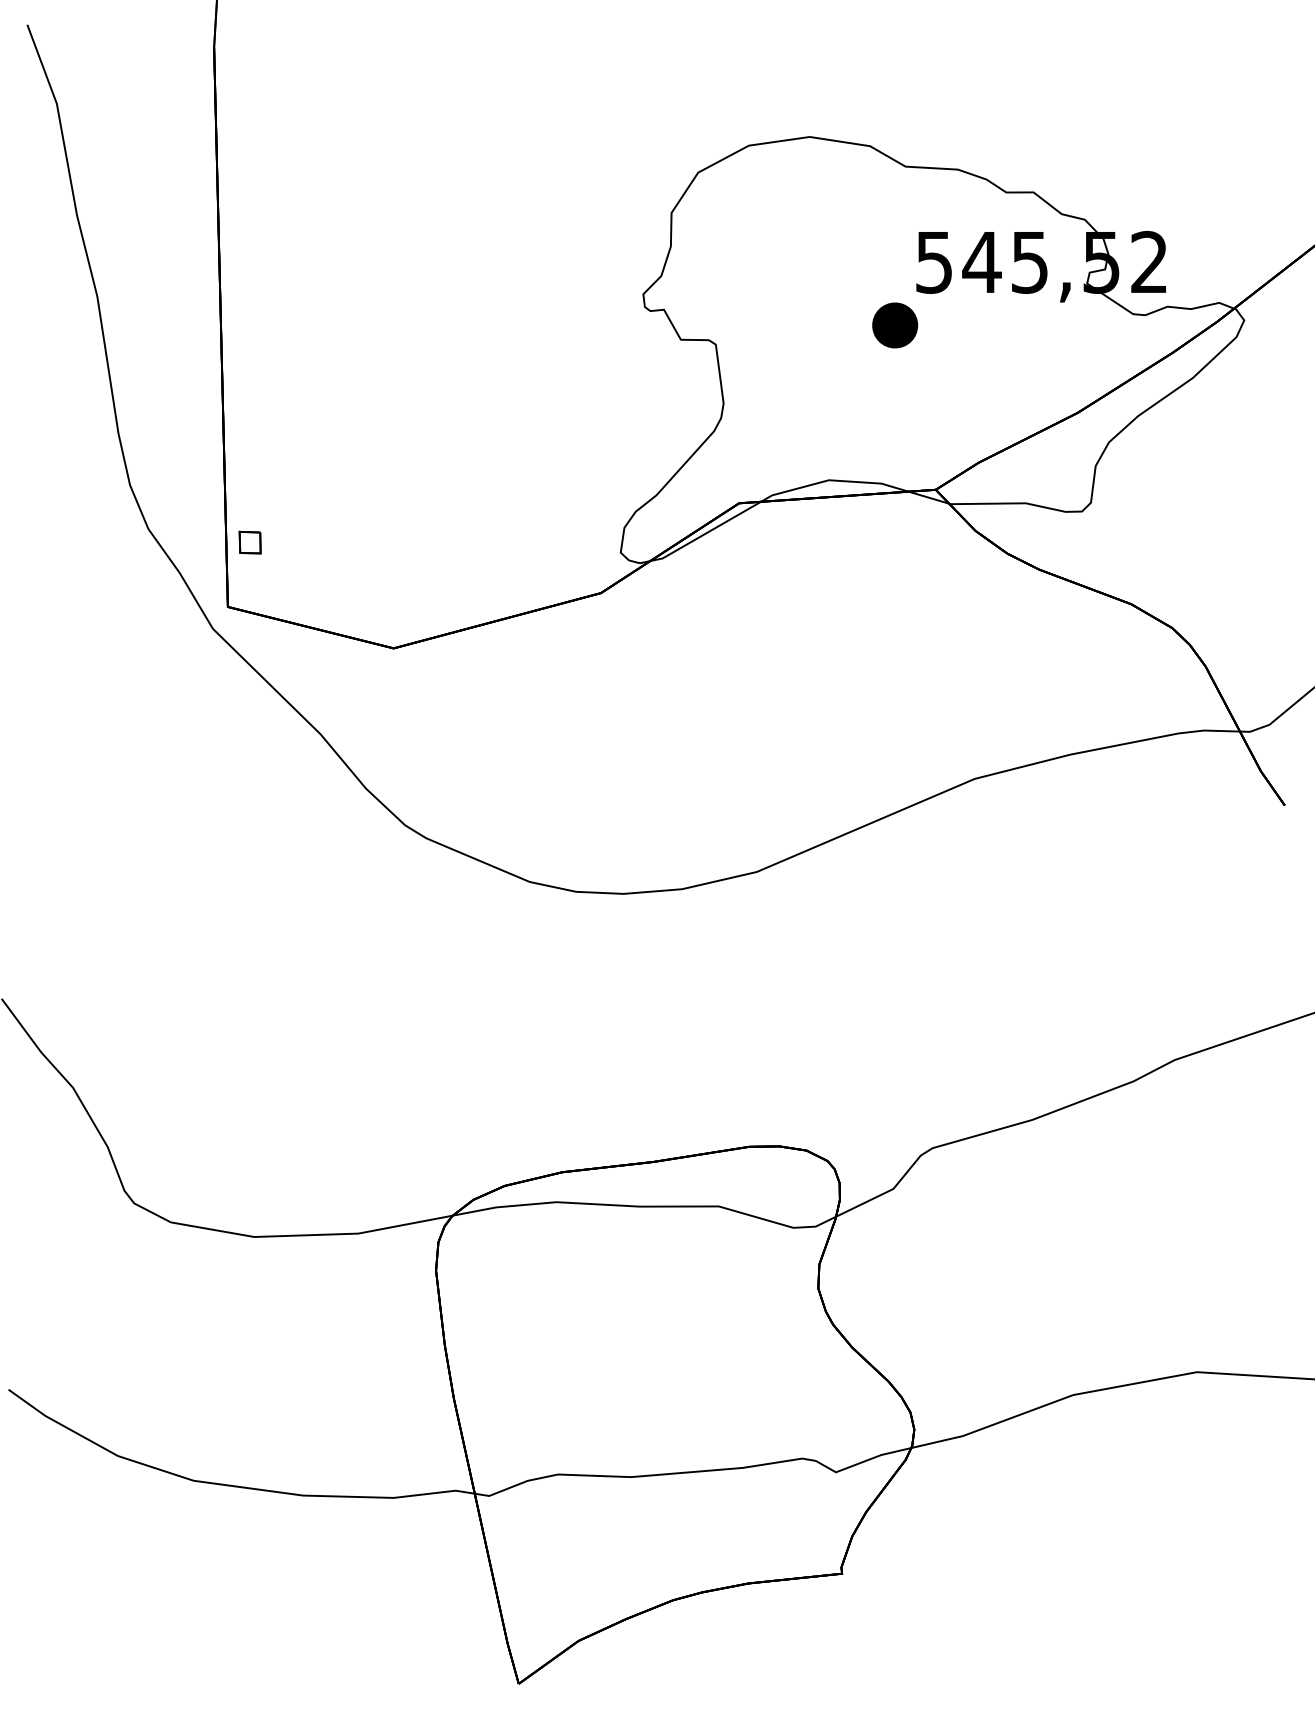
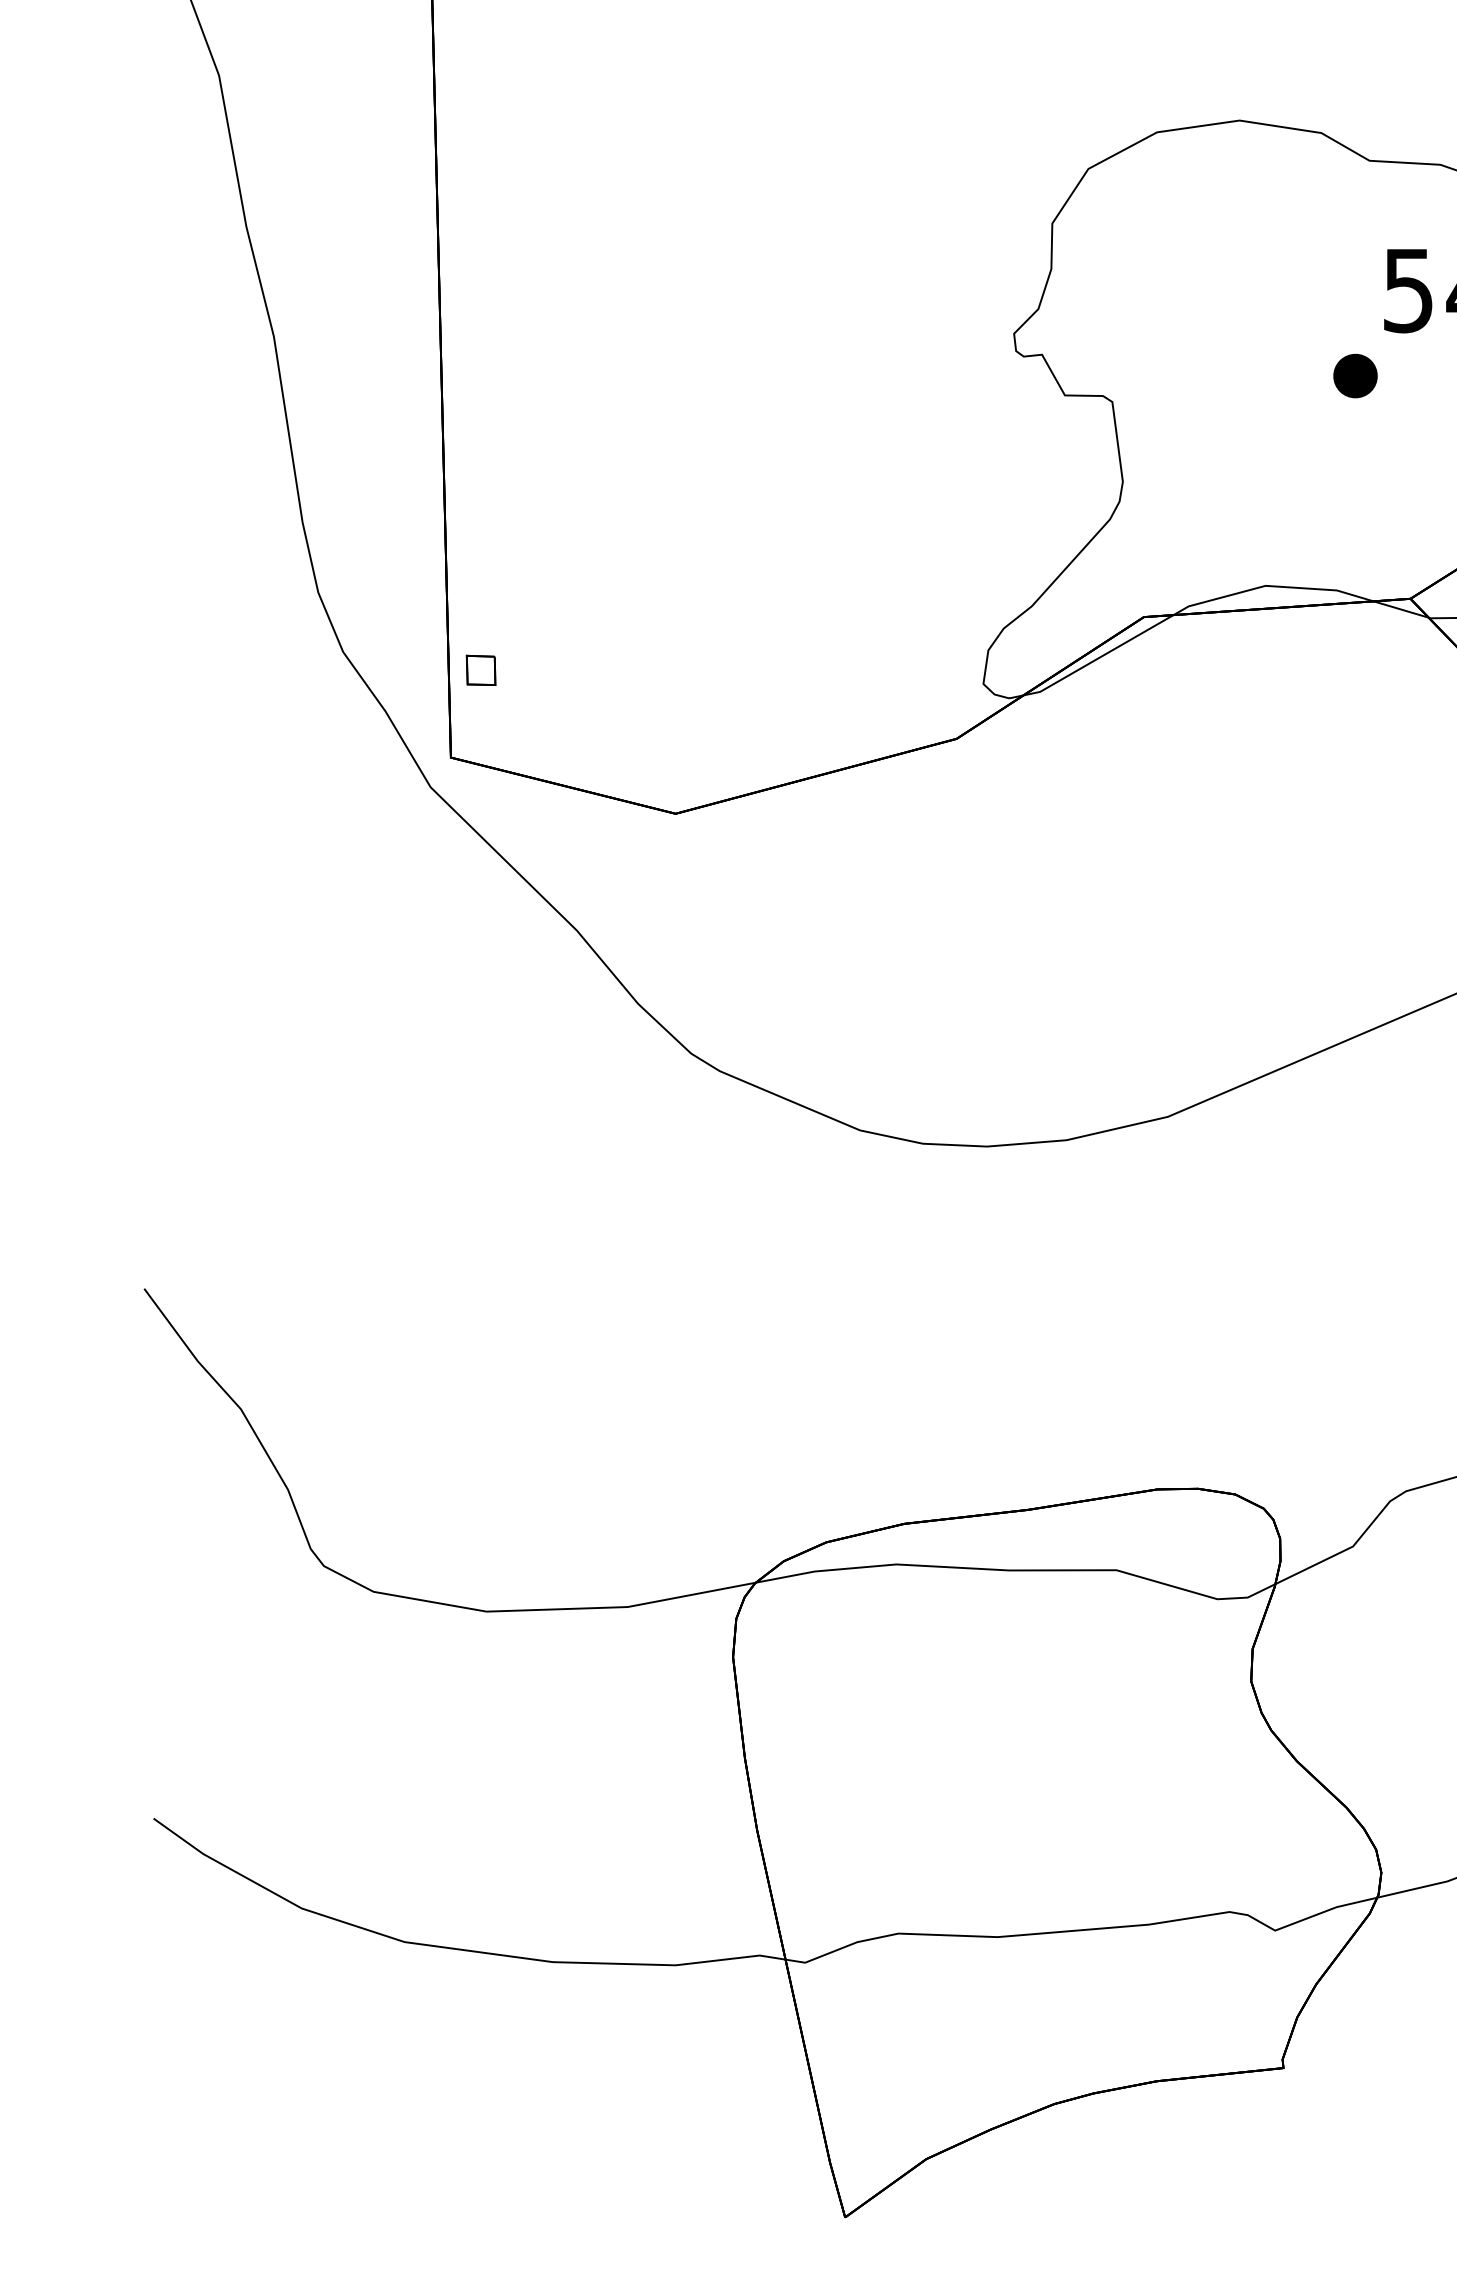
part: (895, 325) -> (1355, 376), size x0.71

